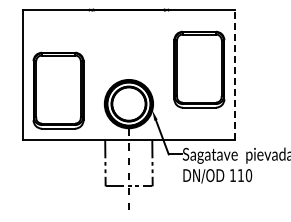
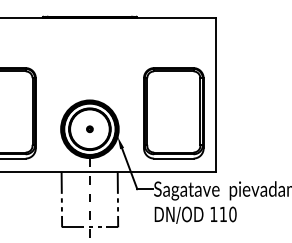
part: (199, 69) -> (173, 113), moved
line: (235, 75) -> (216, 95), dashed -> solid
part: (128, 103) -> (89, 128), added

